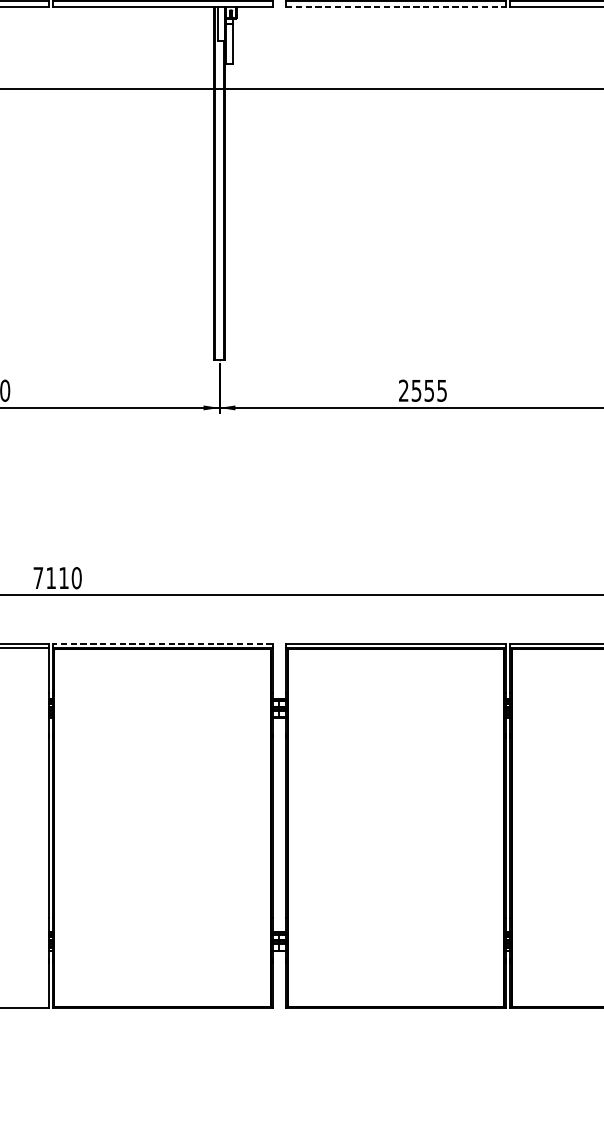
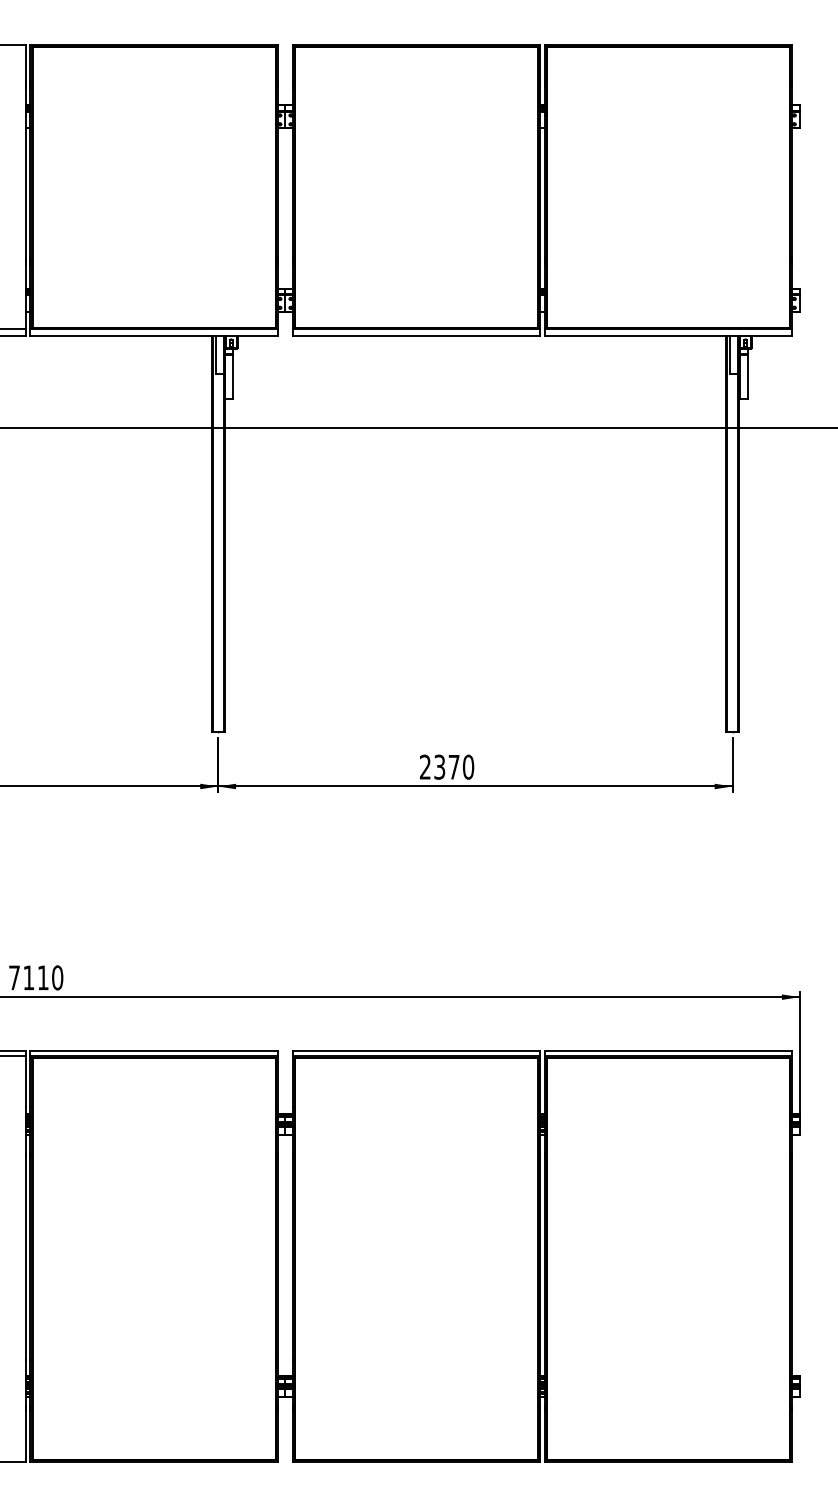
line: (395, 7) -> (416, 336), dashed -> solid
text: (429, 390) -> (454, 766), 2555 -> 2370
line: (162, 643) -> (154, 1051), dashed -> solid

